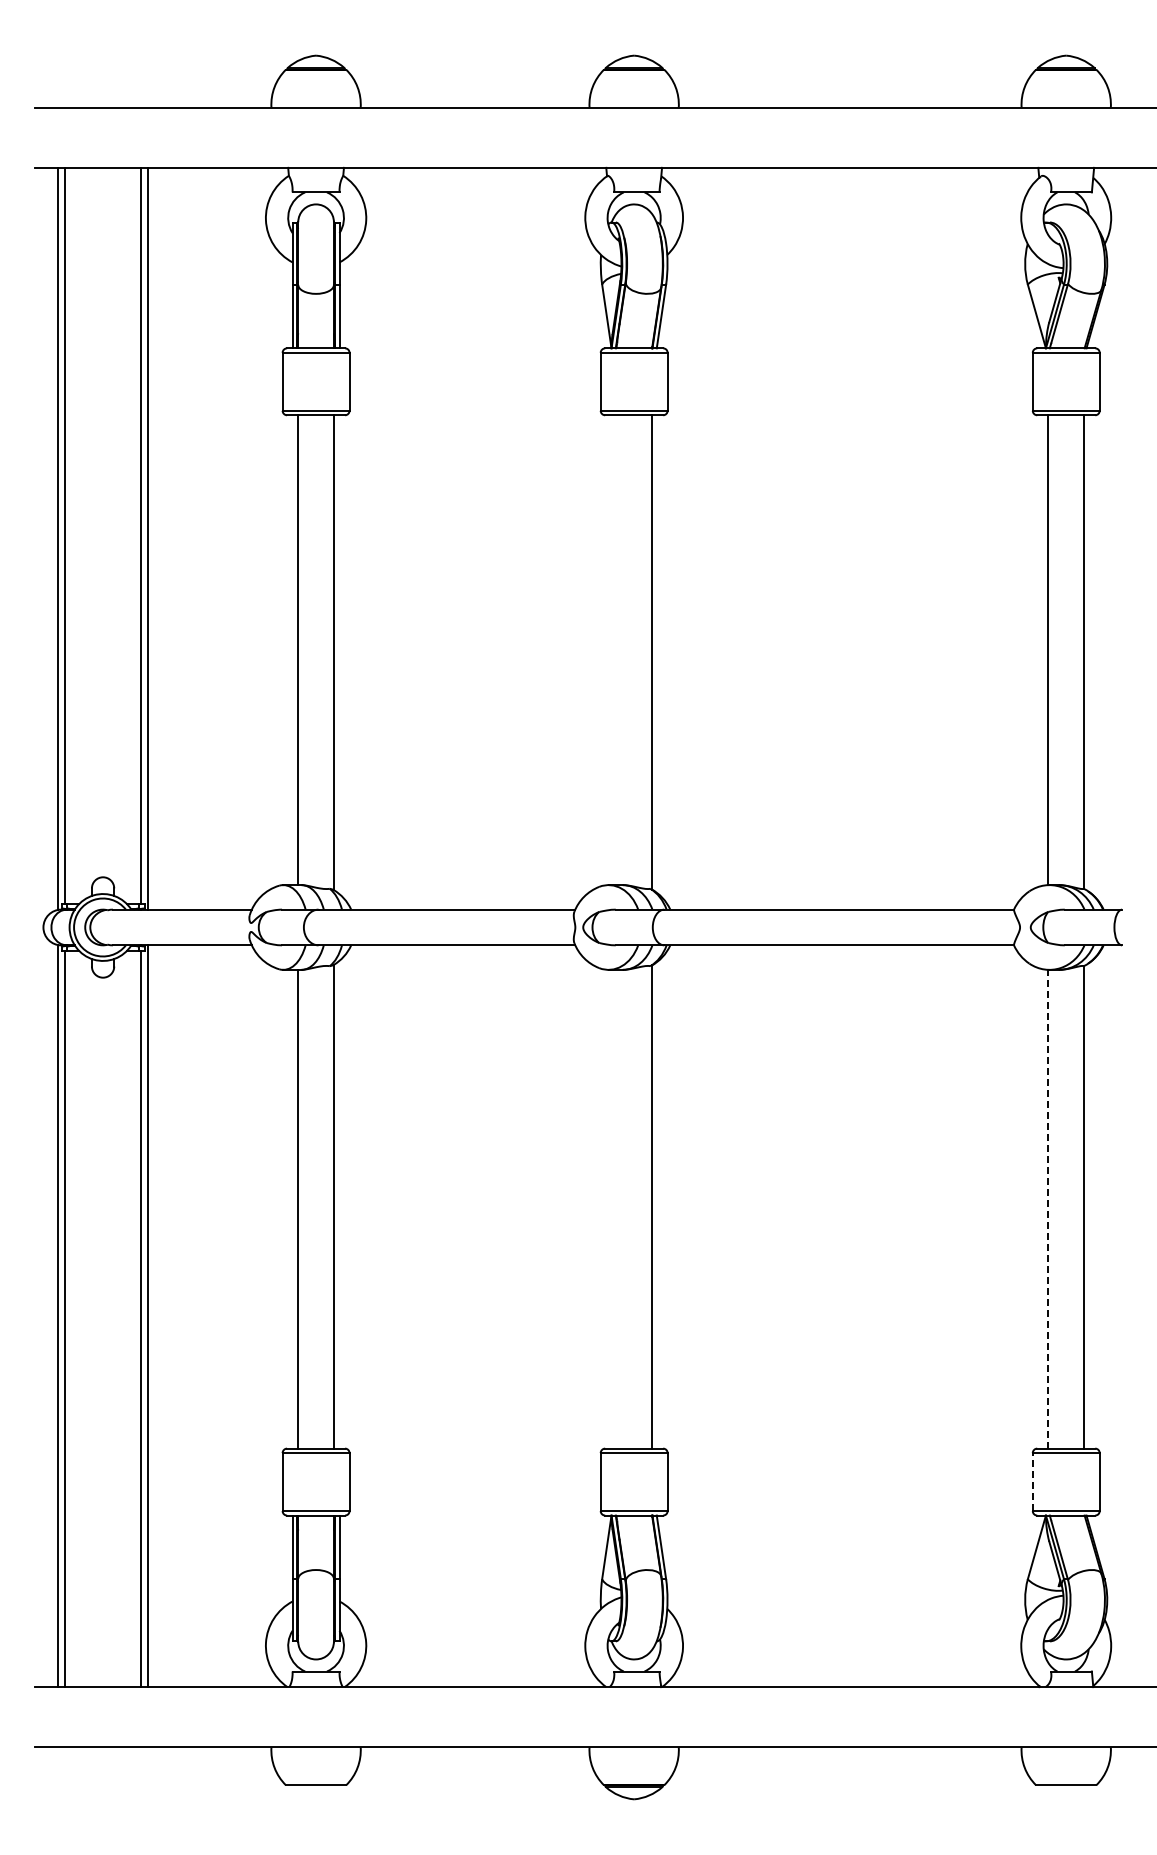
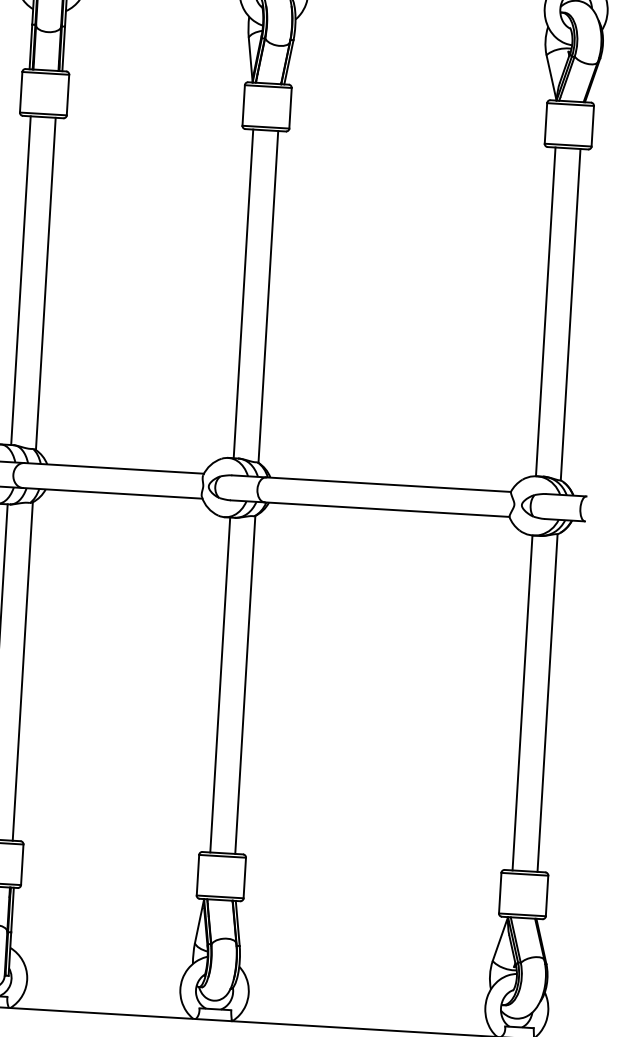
line: (616, 650) -> (243, 294), added
line: (616, 1208) -> (220, 684), added
line: (1048, 1208) -> (522, 702), dashed -> solid
line: (1032, 1481) -> (500, 892), dashed -> solid

